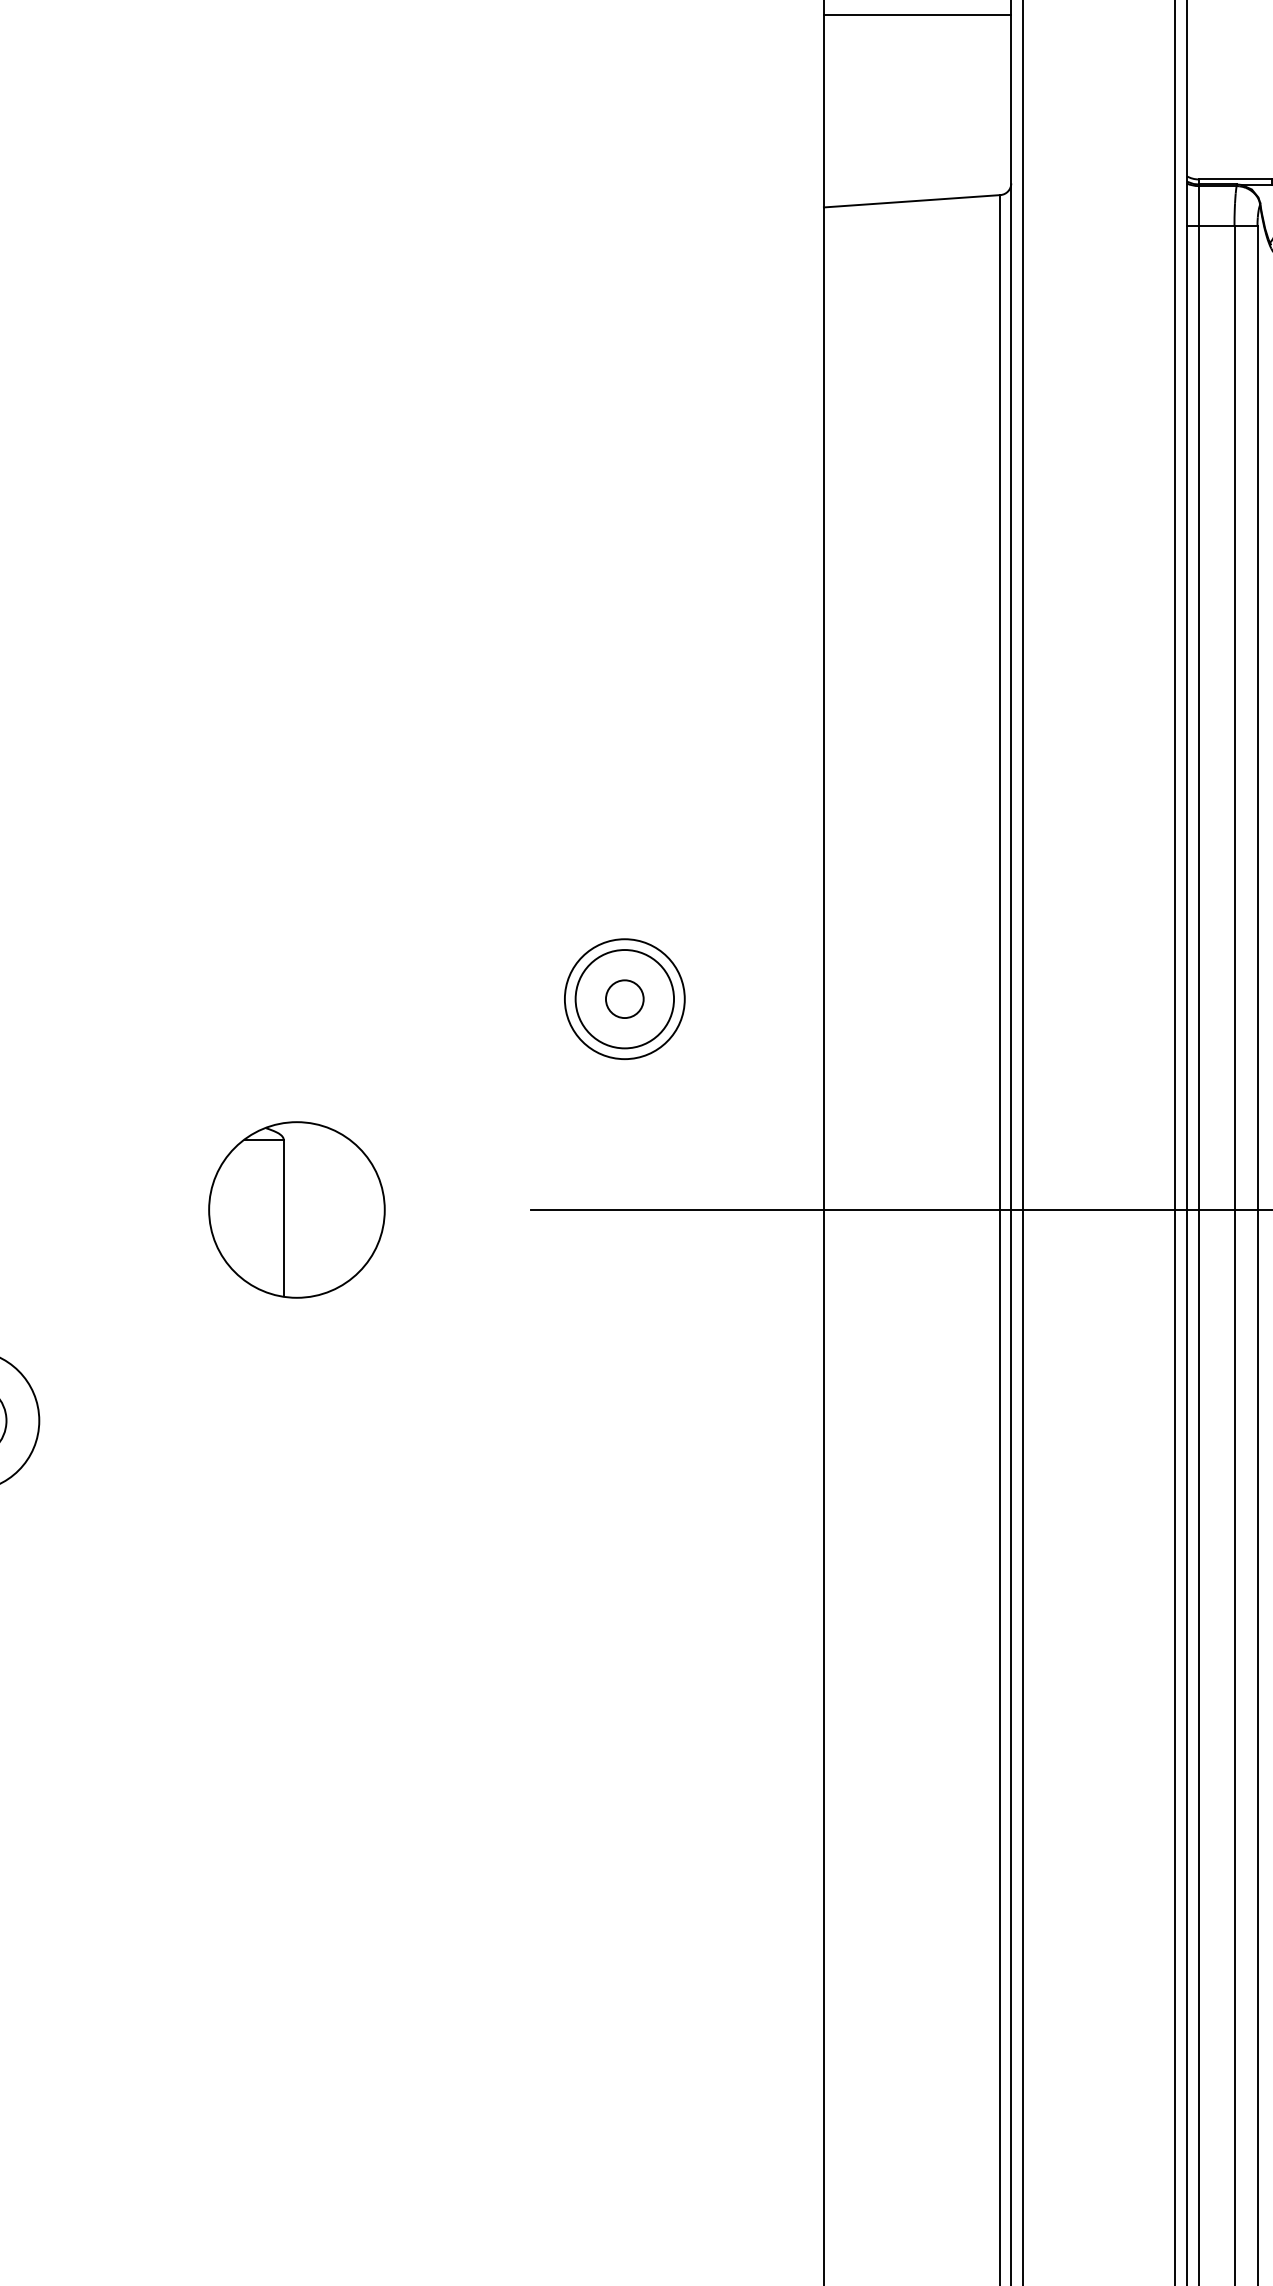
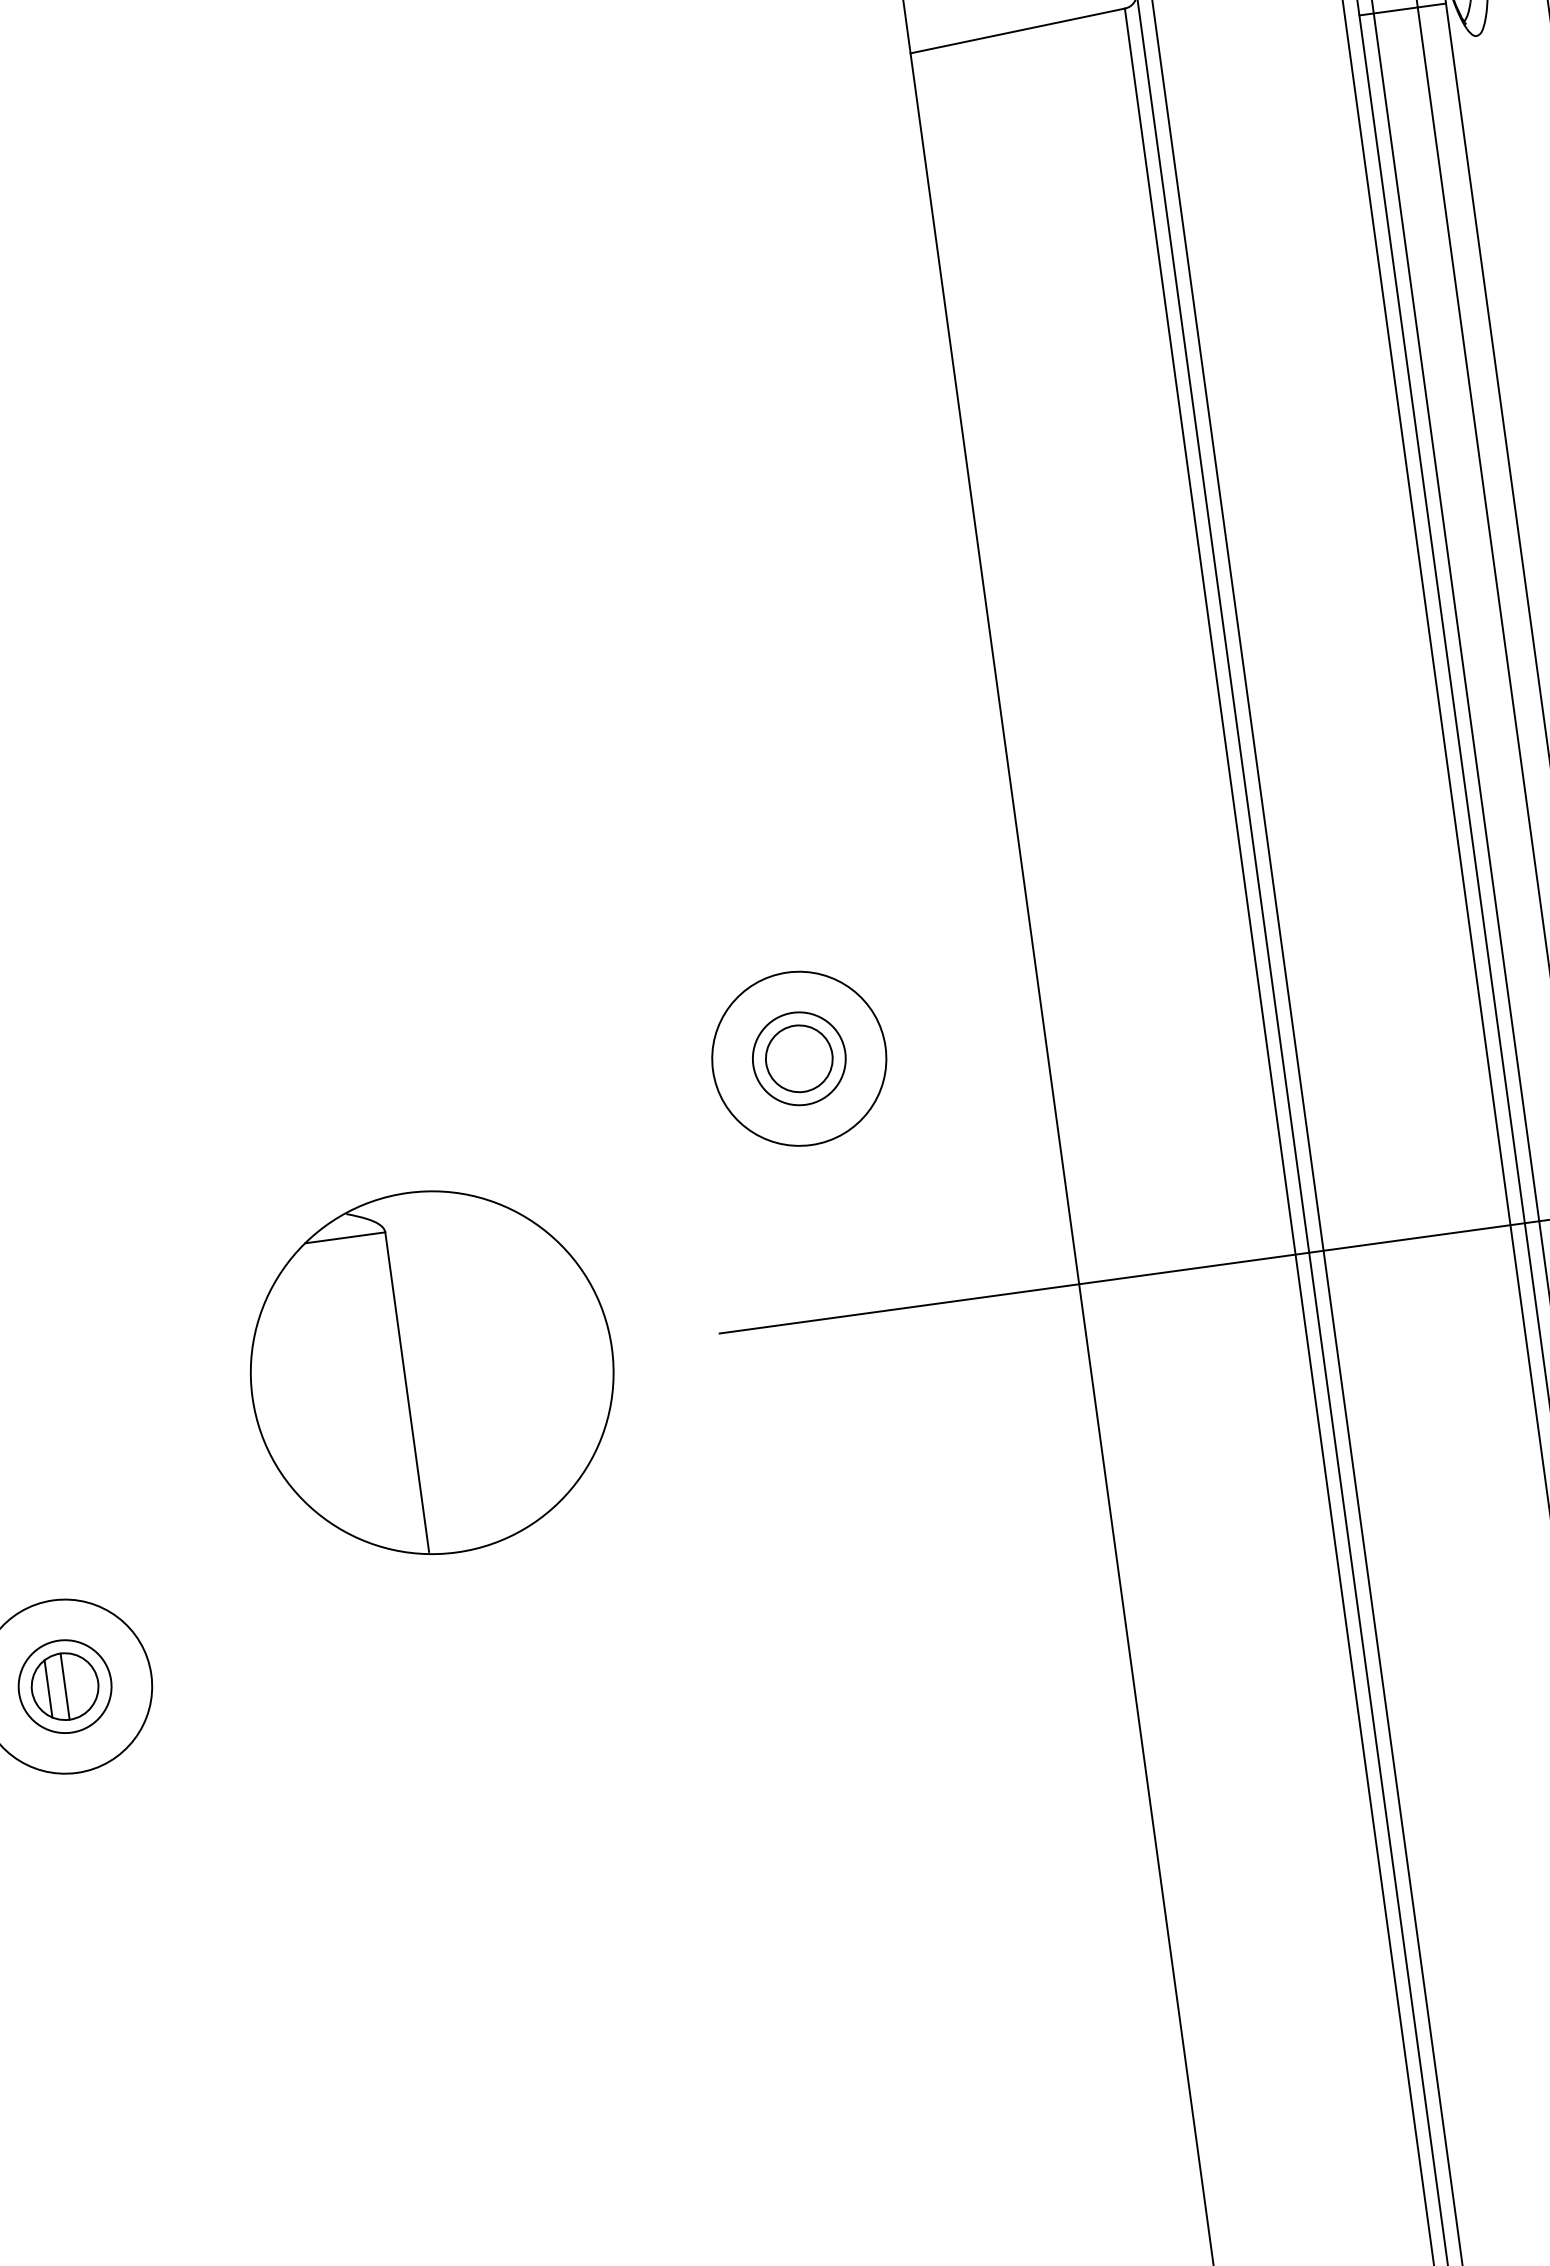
circle: (624, 998) -> (798, 1058), size x0.62
circle: (624, 998) -> (798, 1058), size x1.43
circle: (624, 999) -> (798, 1059), size x1.43
part: (296, 1209) -> (431, 1372), size x1.67

